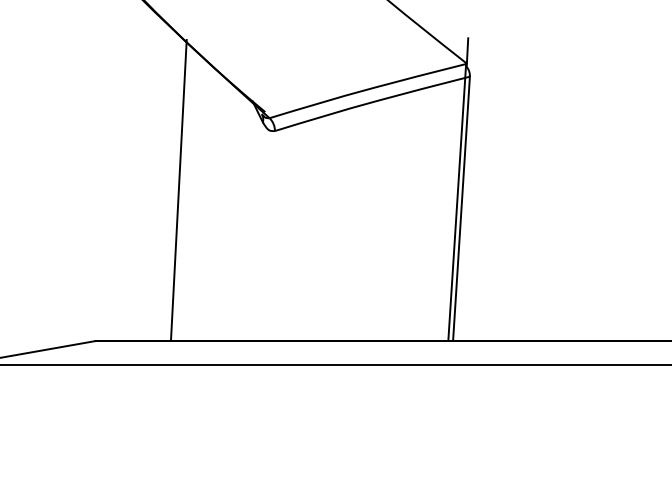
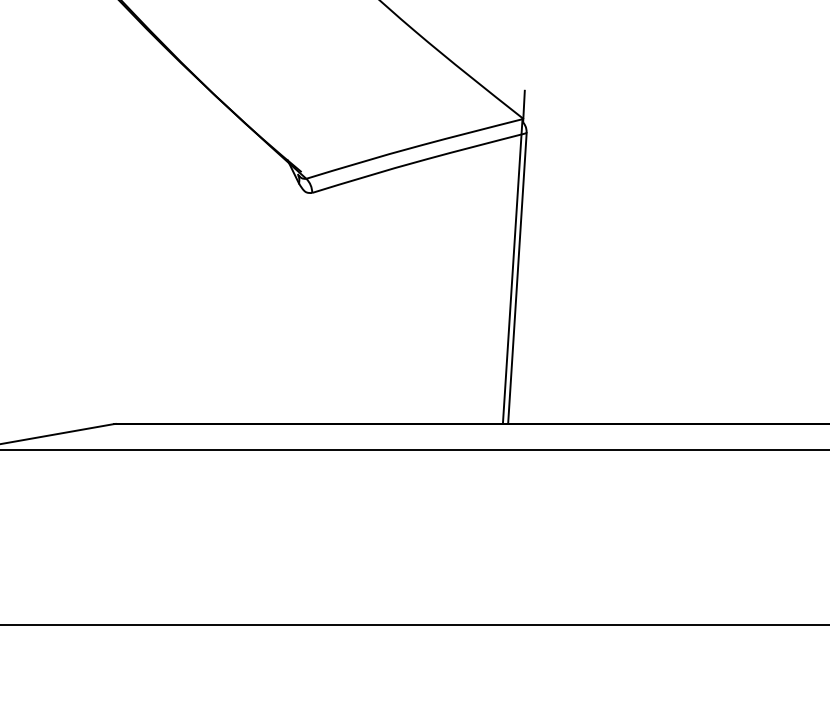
line: (178, 189) -> (206, 257), removed

